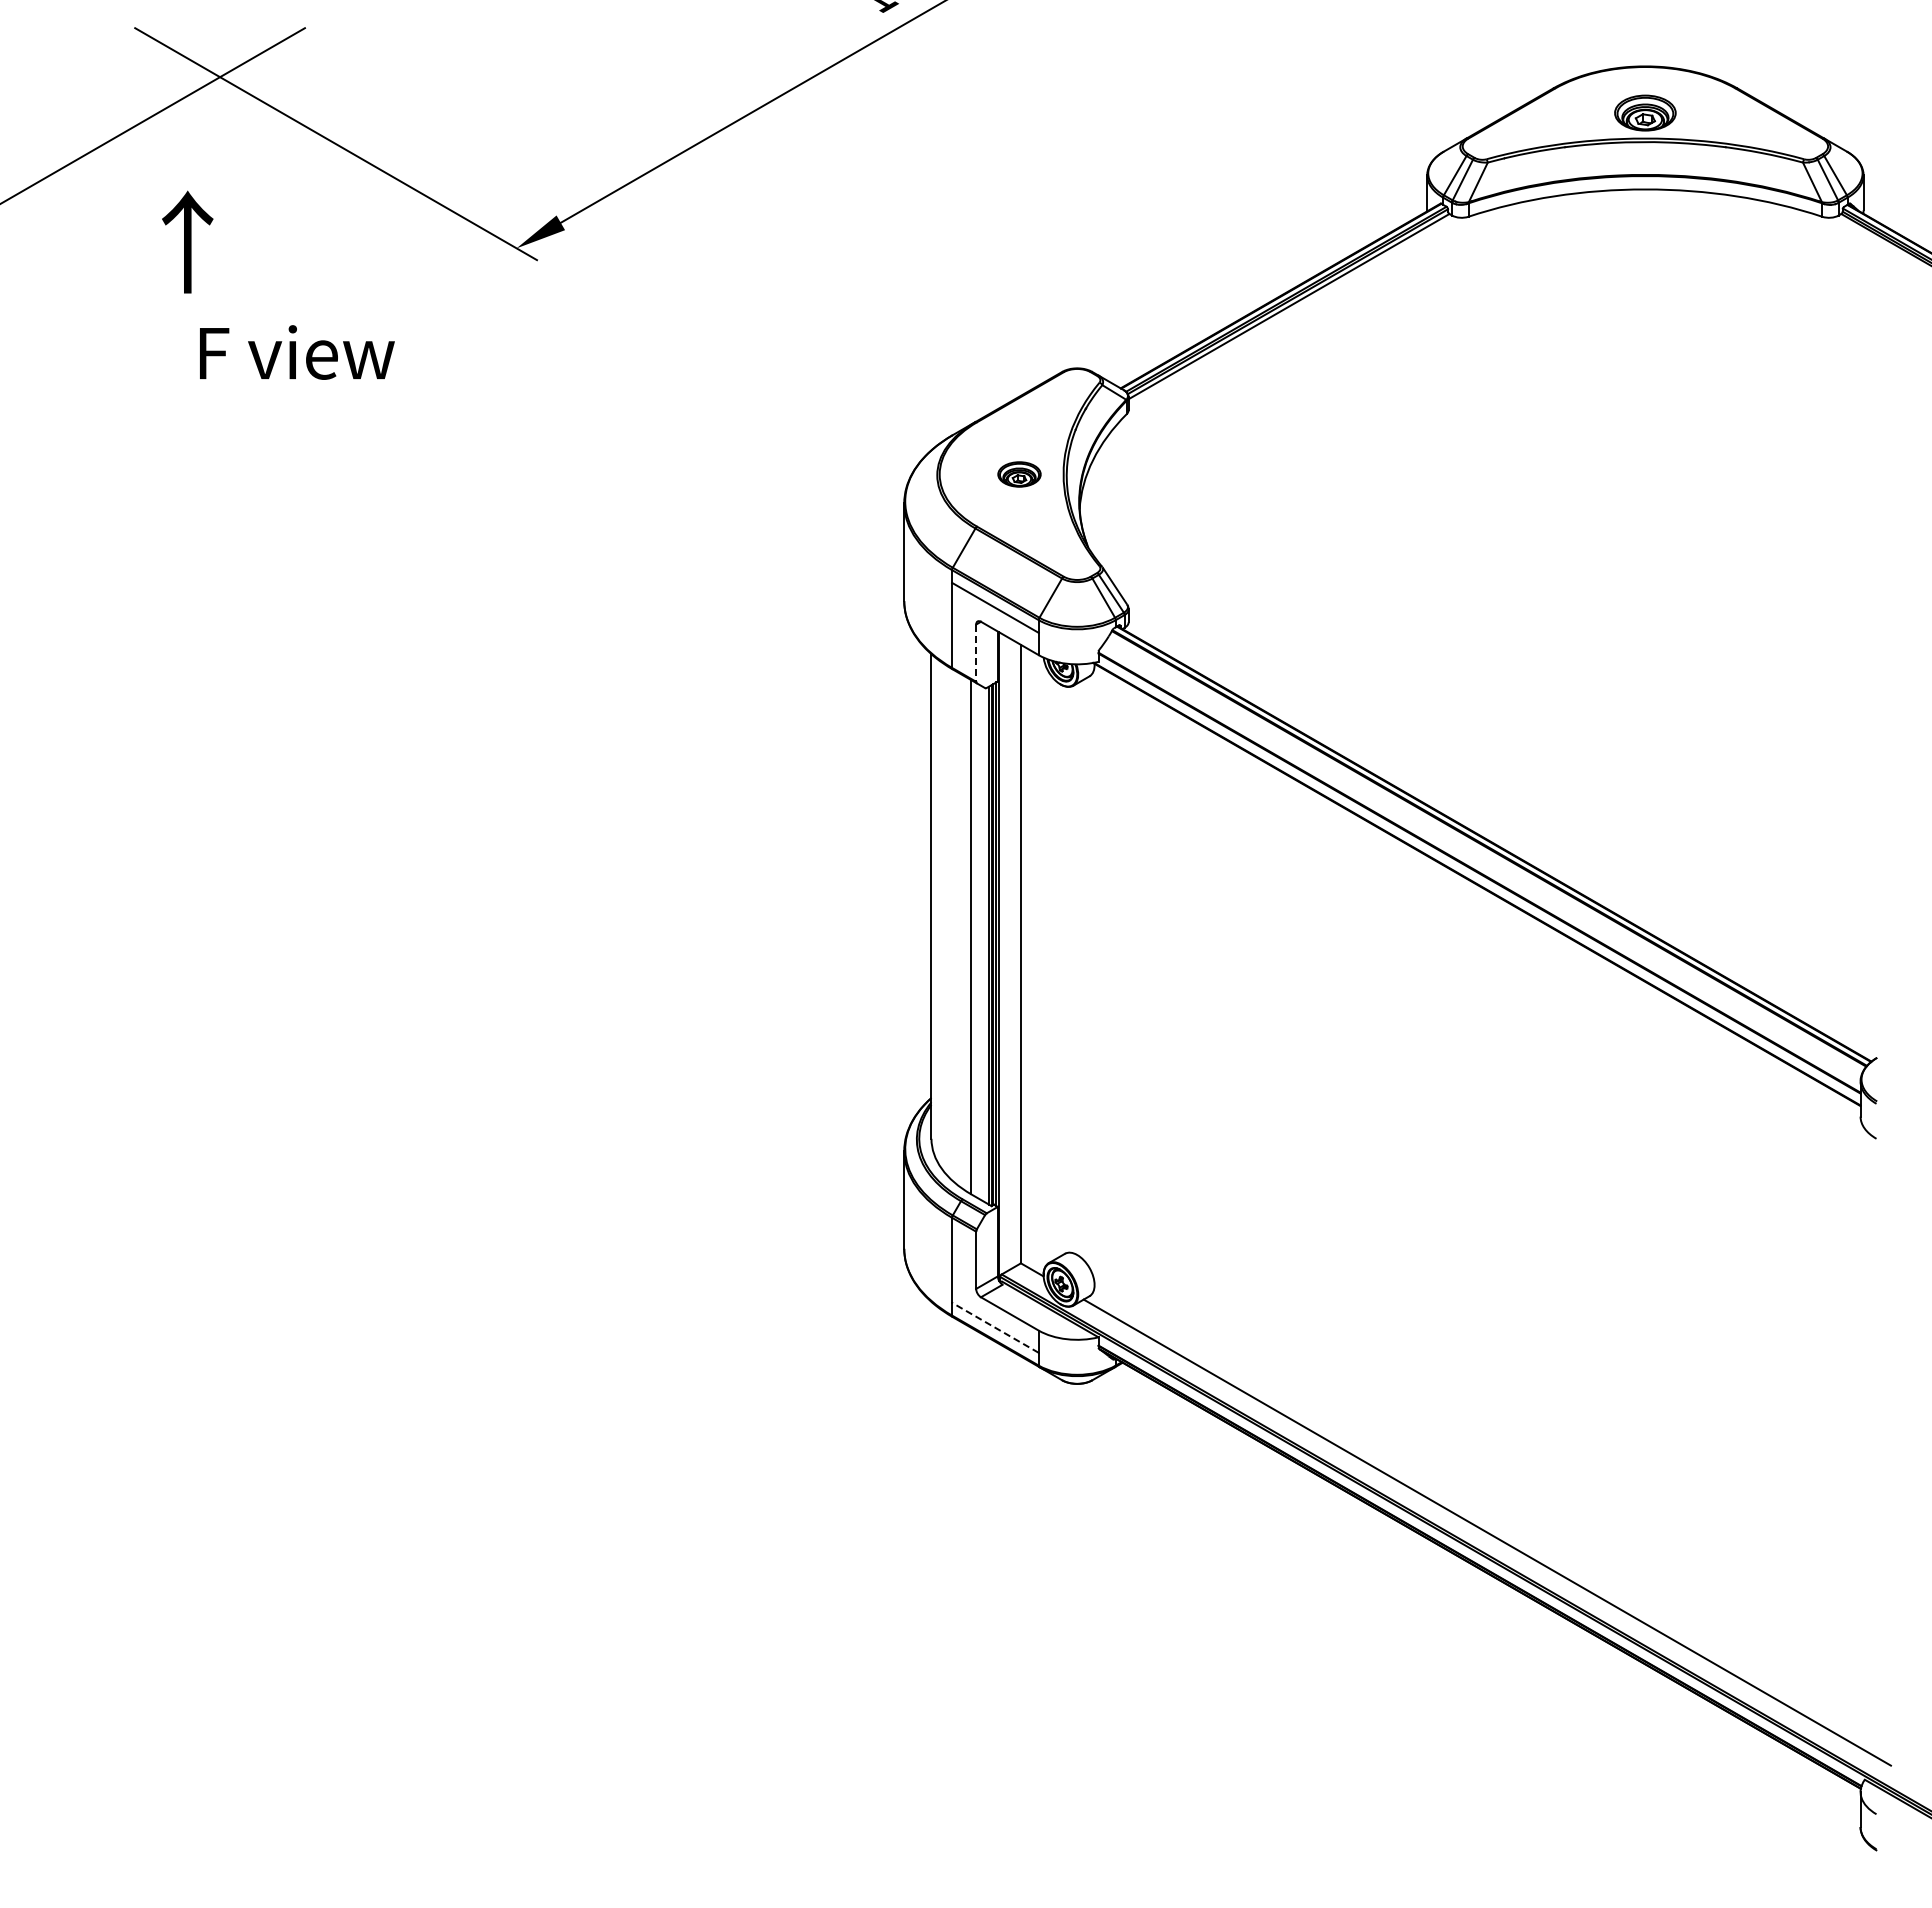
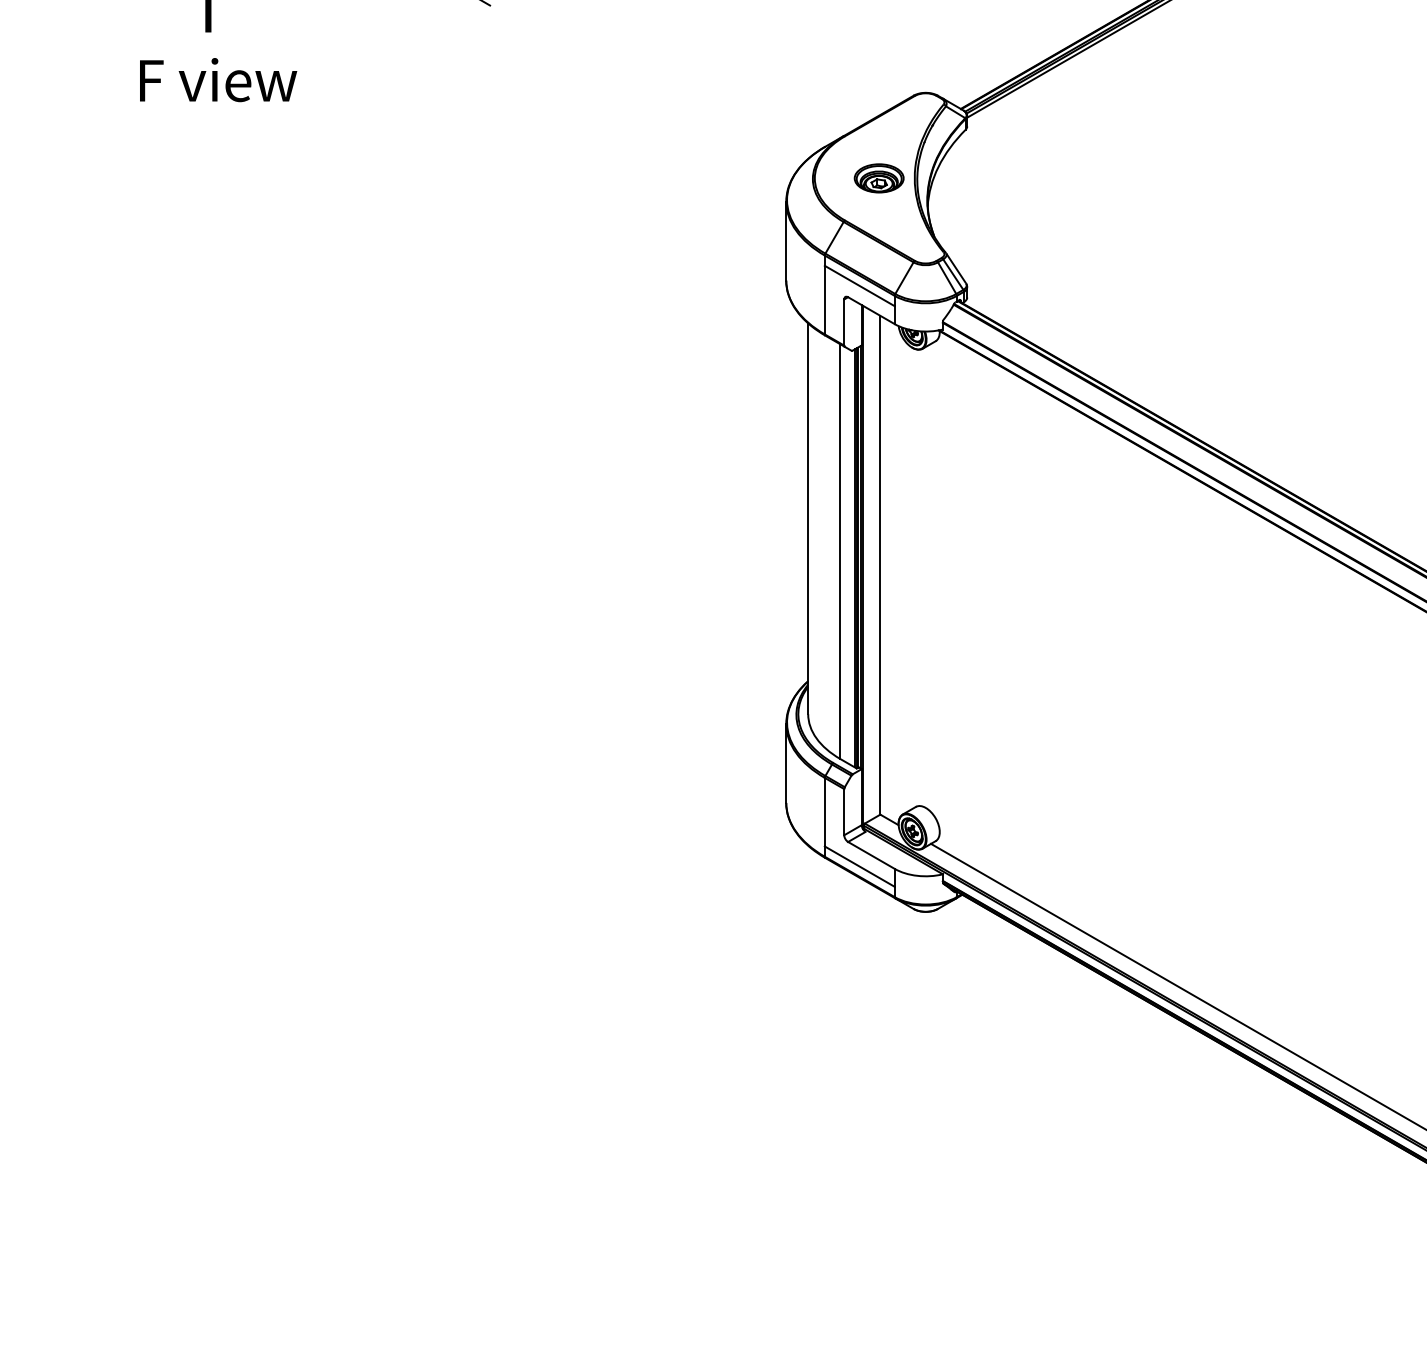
text: (297, 352) -> (218, 80), moved
part: (1019, 474) -> (879, 178), size x1.43
line: (976, 653) -> (844, 322), dashed -> solid
line: (995, 1327) -> (859, 866), dashed -> solid

